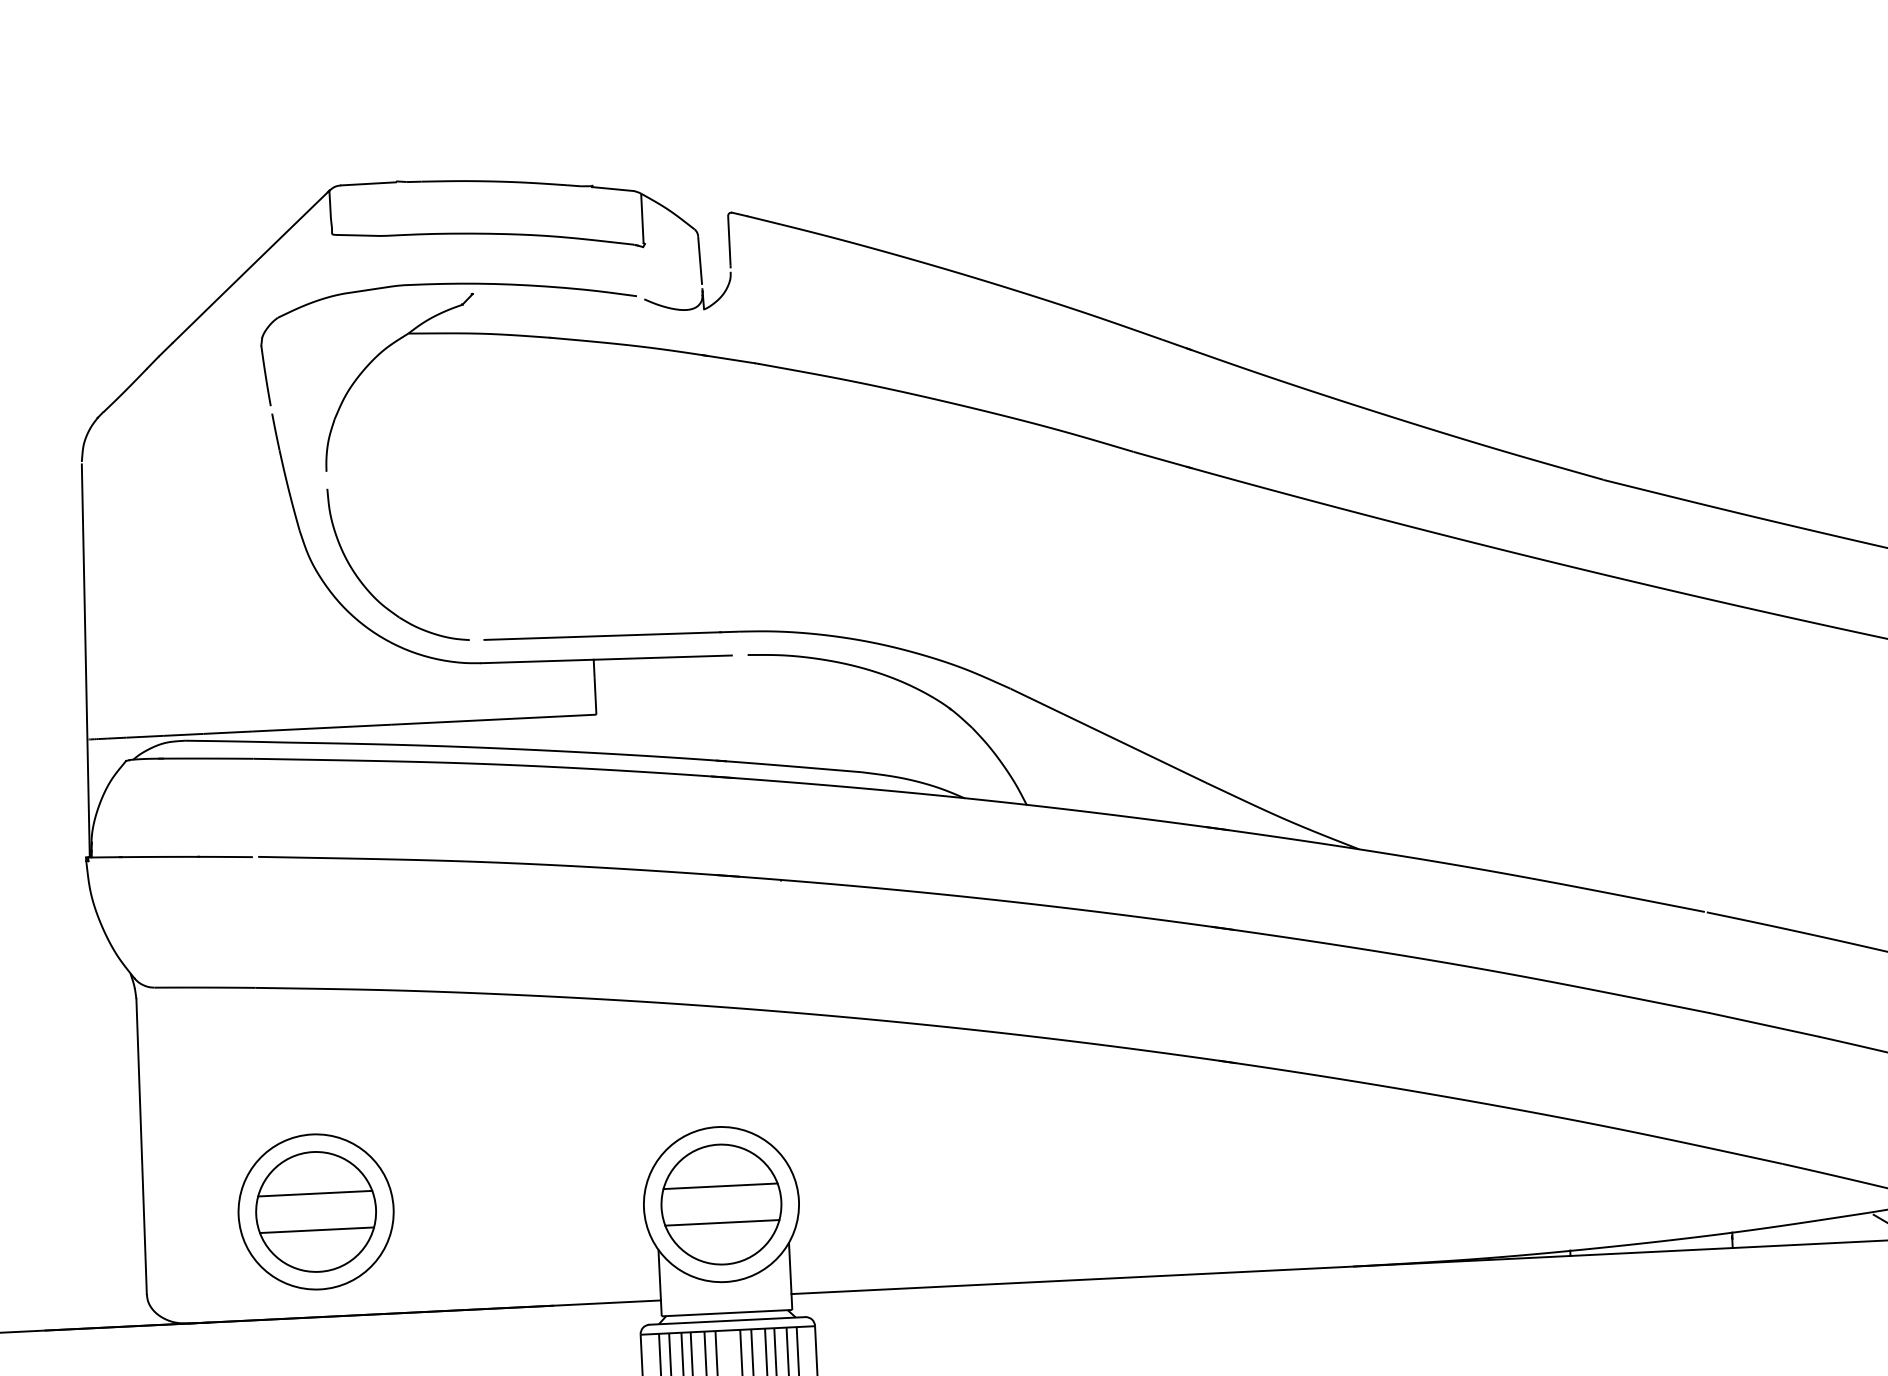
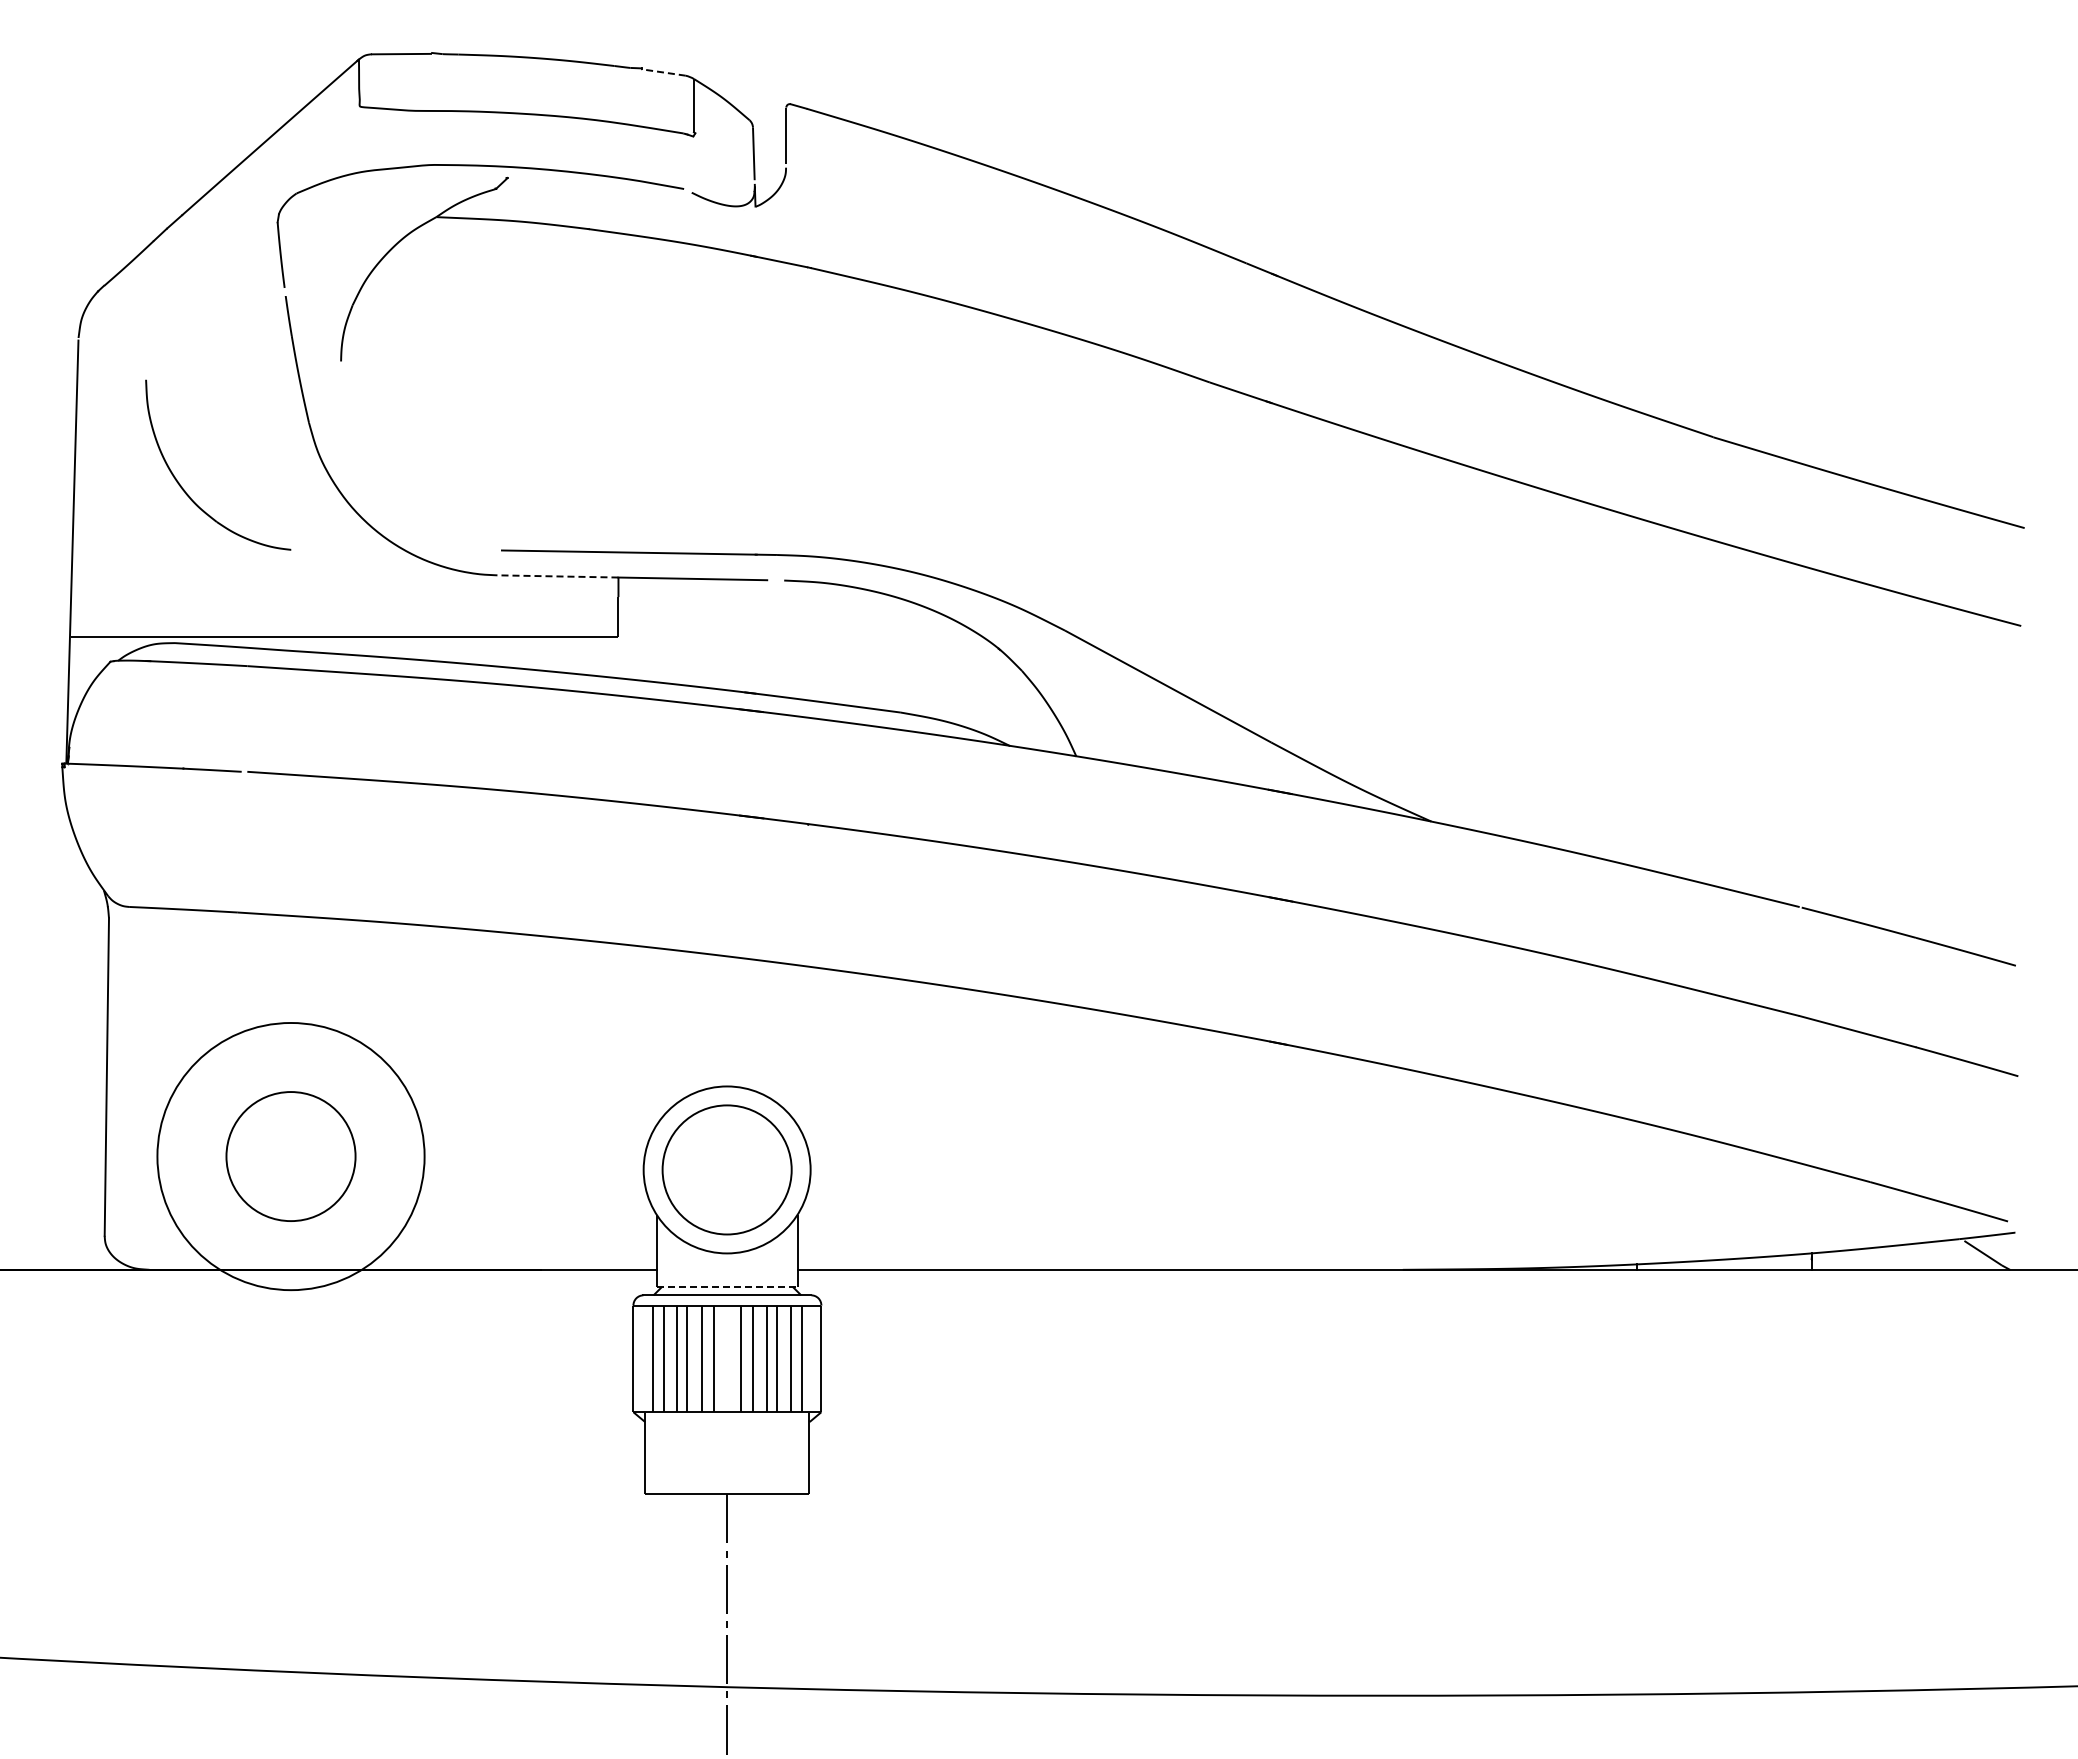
line: (612, 189) -> (663, 72), solid -> dashed
part: (368, 589) -> (185, 490), moved
line: (537, 661) -> (557, 576), solid -> dashed
line: (719, 1186) -> (726, 1150), removed
line: (314, 1193) -> (290, 1136), removed
circle: (315, 1211) -> (290, 1156), size x1.6
line: (721, 1222) -> (726, 1189), removed
line: (316, 1230) -> (290, 1176), removed
line: (727, 1312) -> (727, 1286), solid -> dashed

